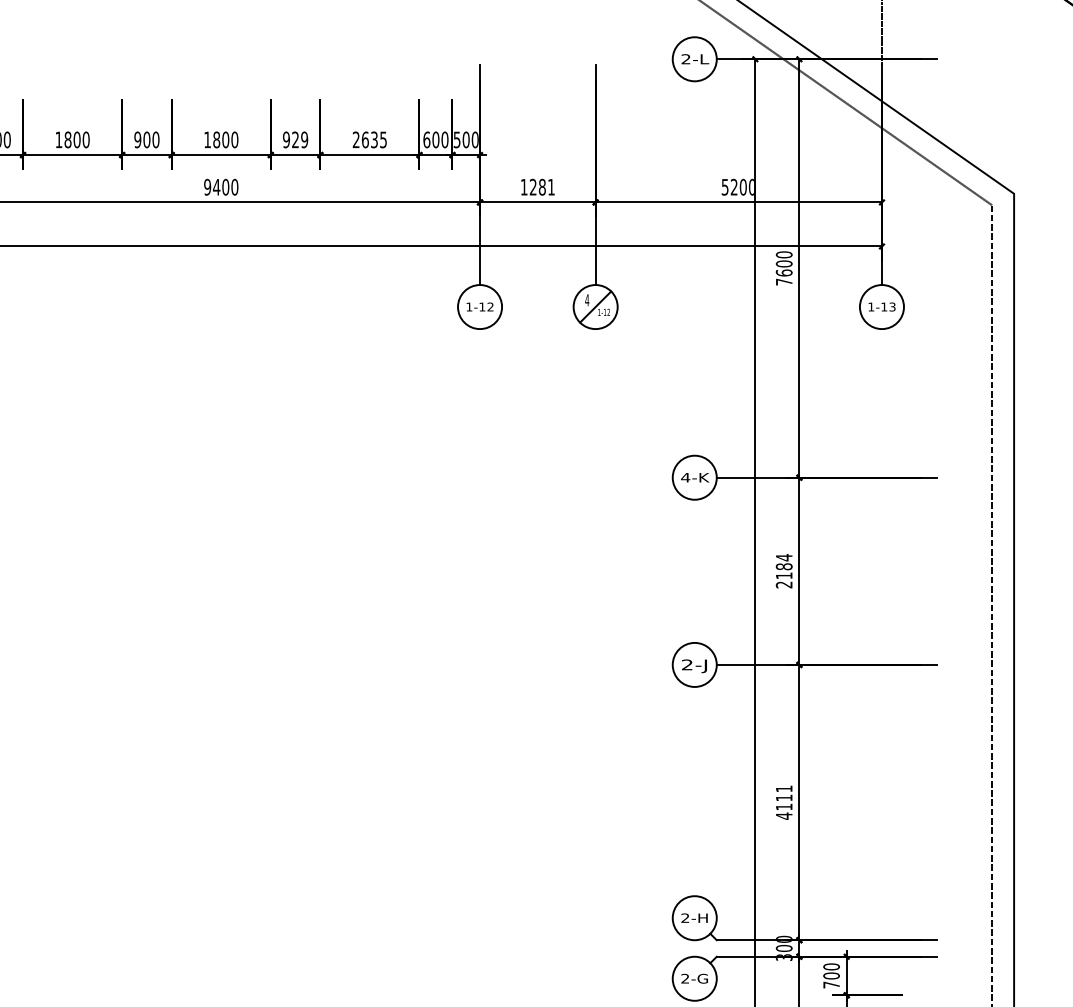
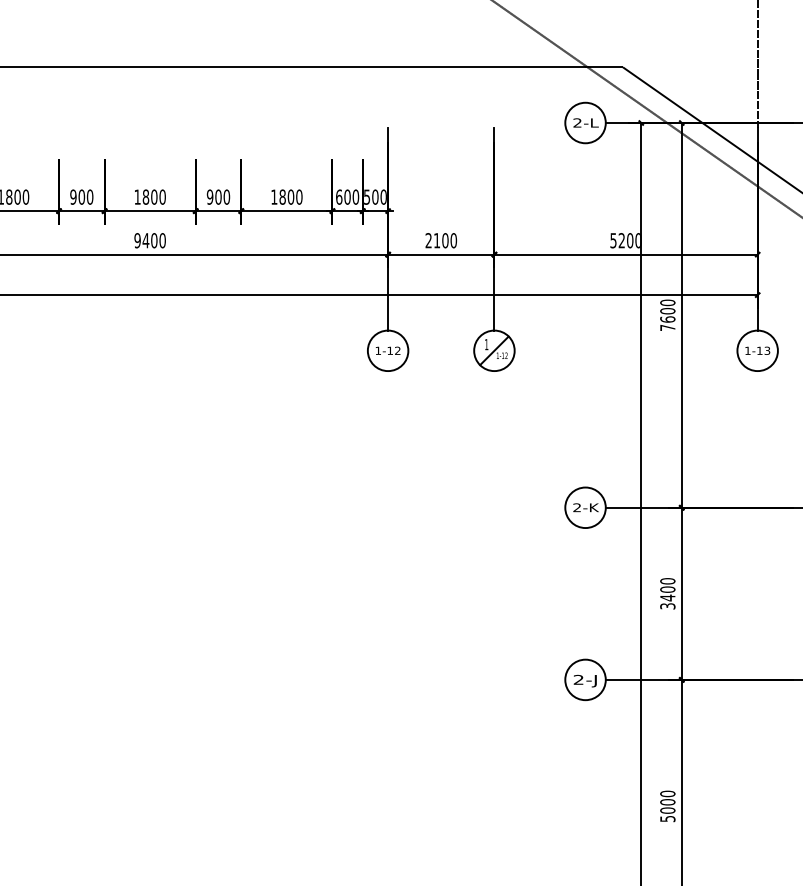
text: (300, 139) -> (223, 196), 929 -> 900
text: (369, 139) -> (286, 196), 2635 -> 1800
text: (537, 186) -> (440, 239), 1281 -> 2100
text: (587, 300) -> (486, 344), 4 -> 1
text: (685, 477) -> (577, 507), 4-K -> 2-K
text: (783, 571) -> (667, 594), 2184 -> 3400
text: (783, 802) -> (667, 806), 4111 -> 5000

